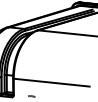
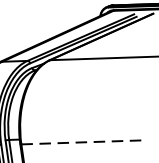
line: (52, 82) -> (85, 141), solid -> dashed

